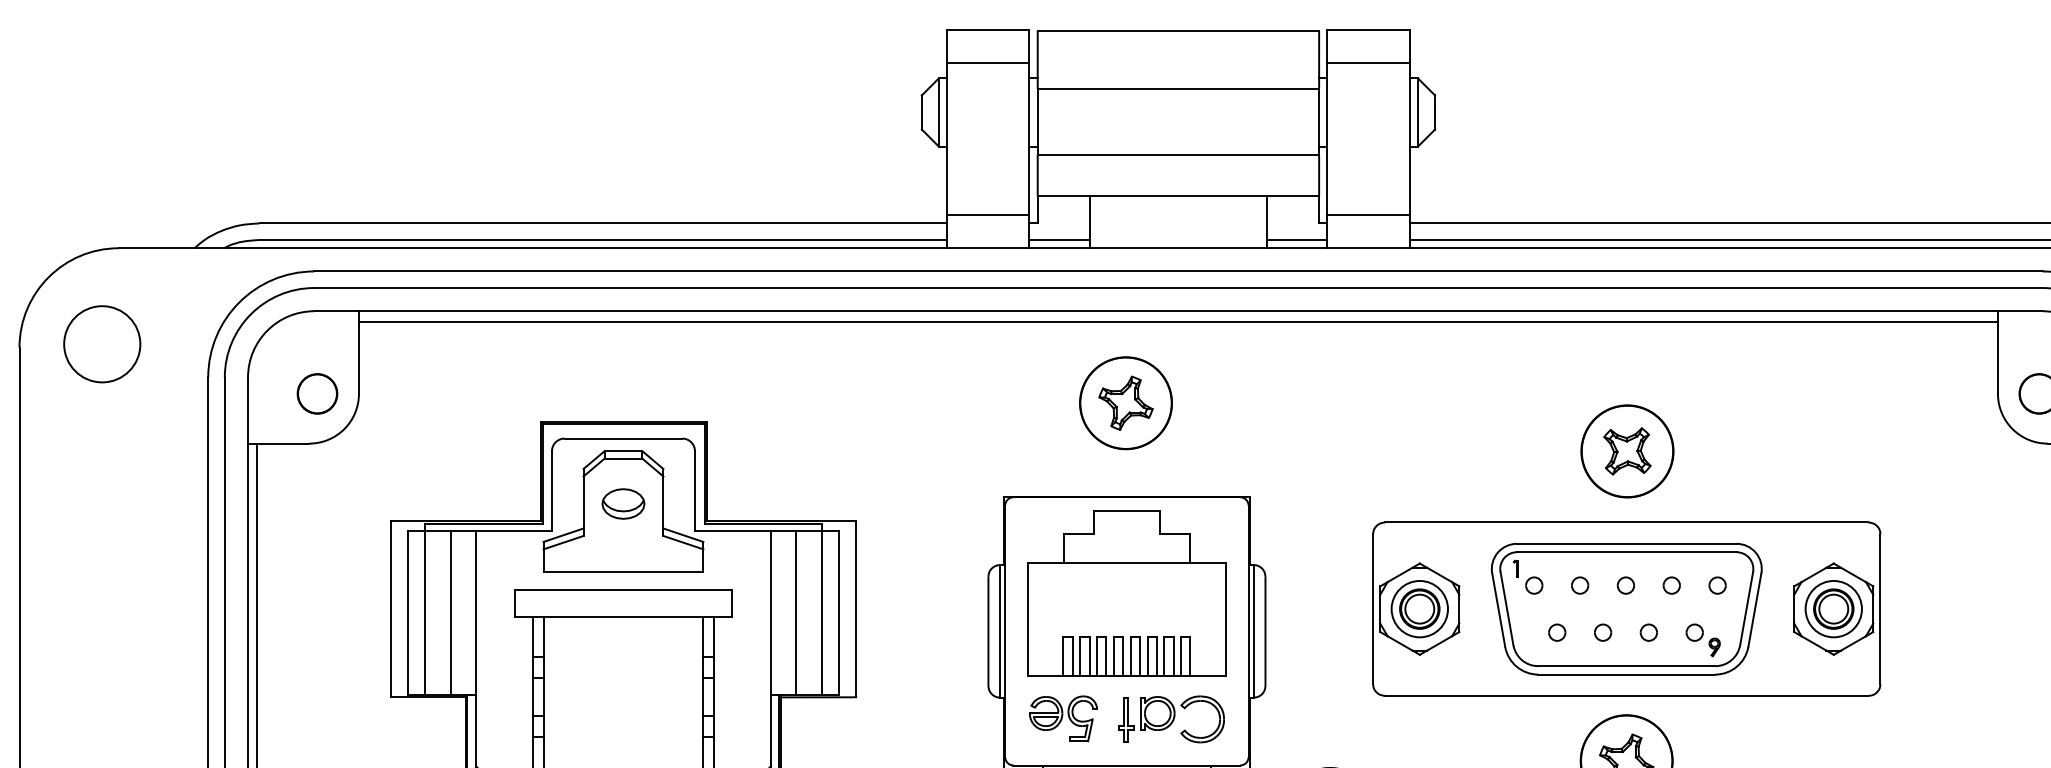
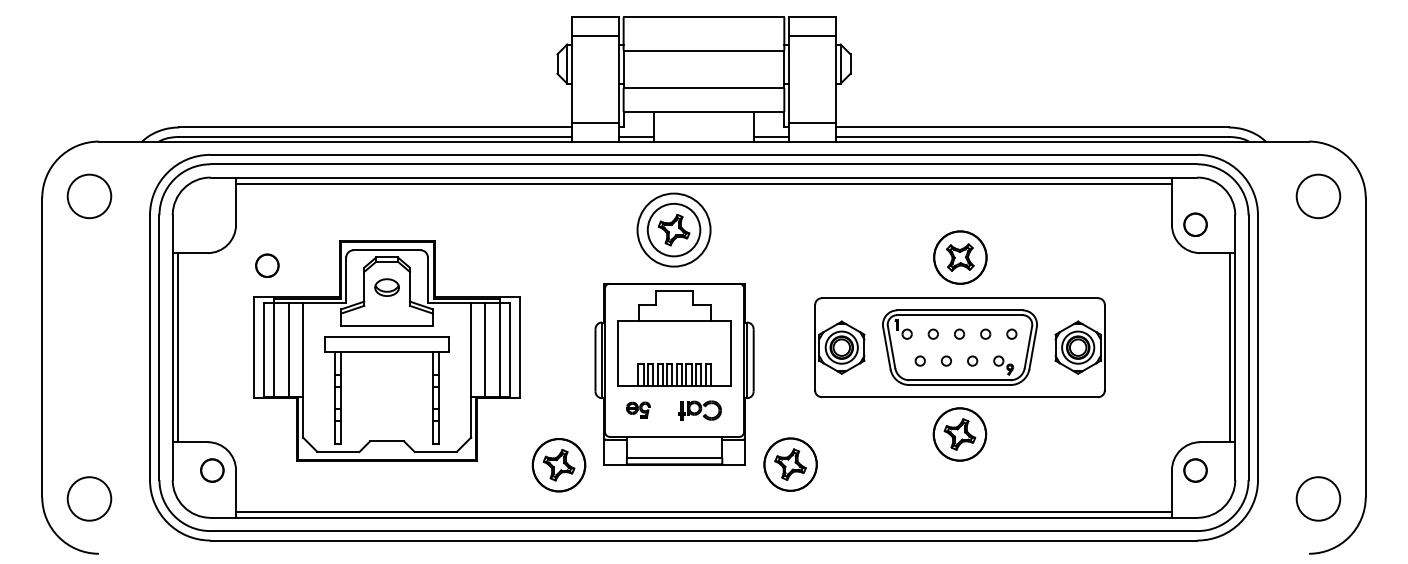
circle: (317, 393) -> (267, 265), moved
circle: (1125, 403) -> (673, 230), size x1.4
part: (1063, 717) -> (638, 409), size x0.6
part: (1170, 719) -> (699, 410), size x0.7

